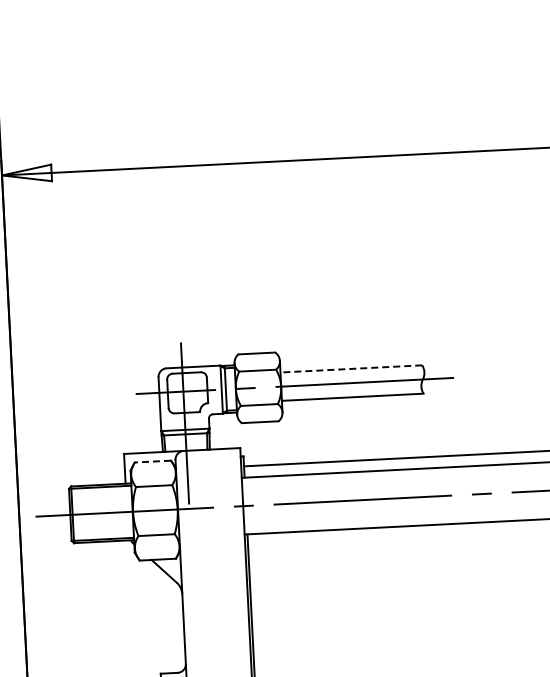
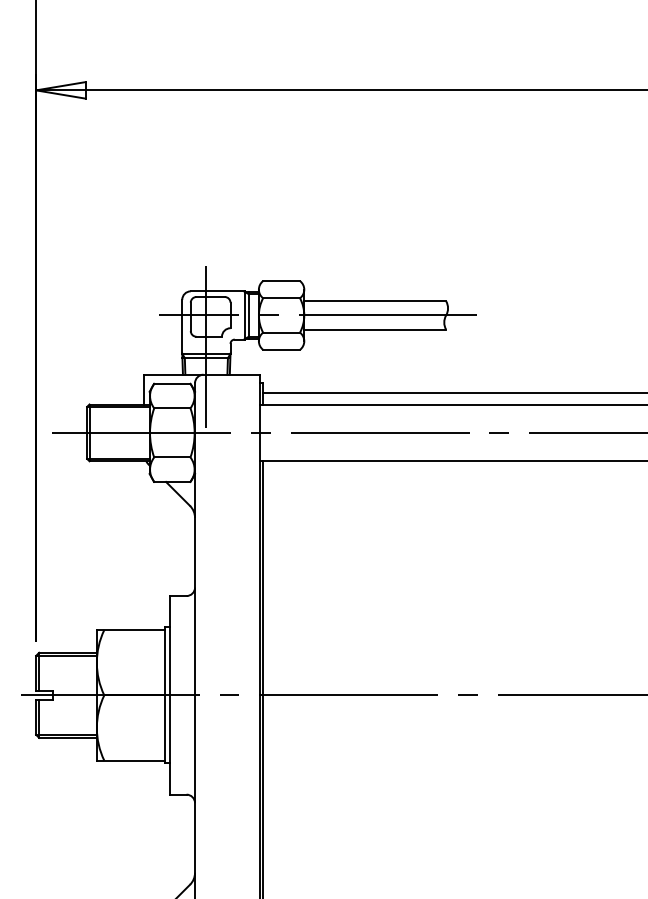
line: (351, 369) -> (375, 301), dashed -> solid
line: (152, 461) -> (171, 383), dashed -> solid

